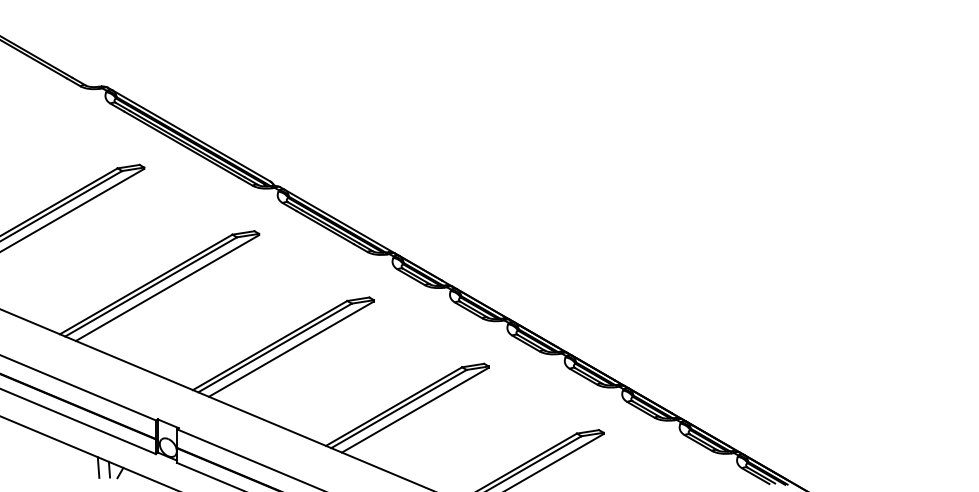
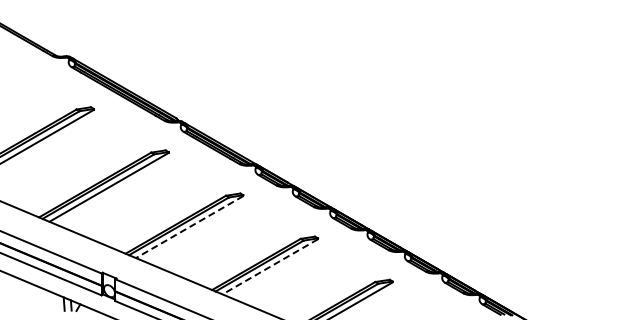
line: (291, 349) -> (189, 227), solid -> dashed
line: (414, 411) -> (269, 267), solid -> dashed

